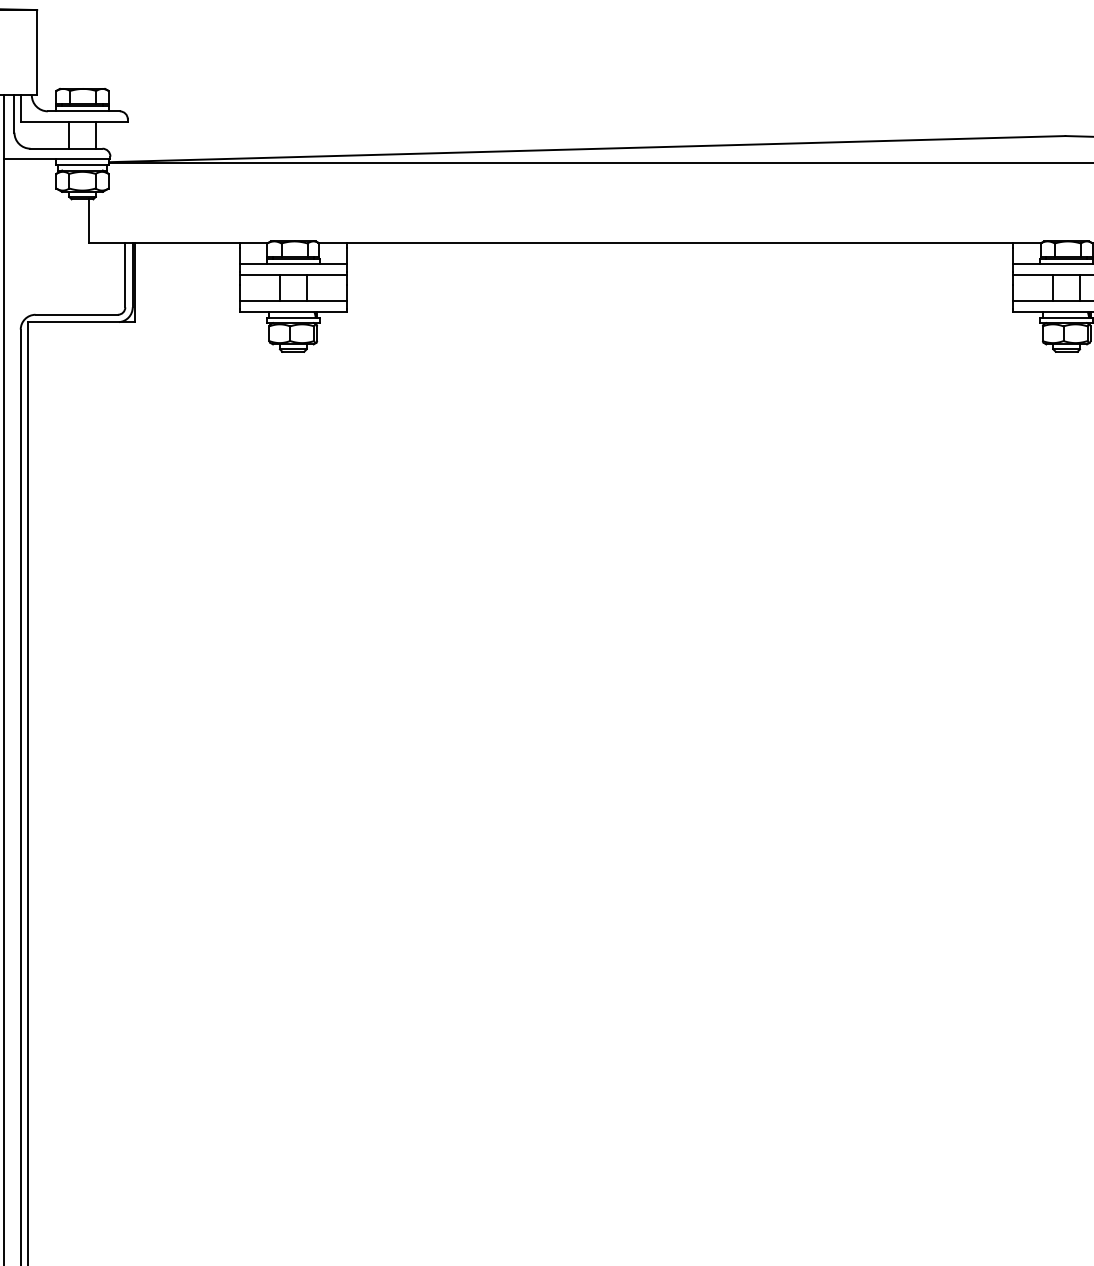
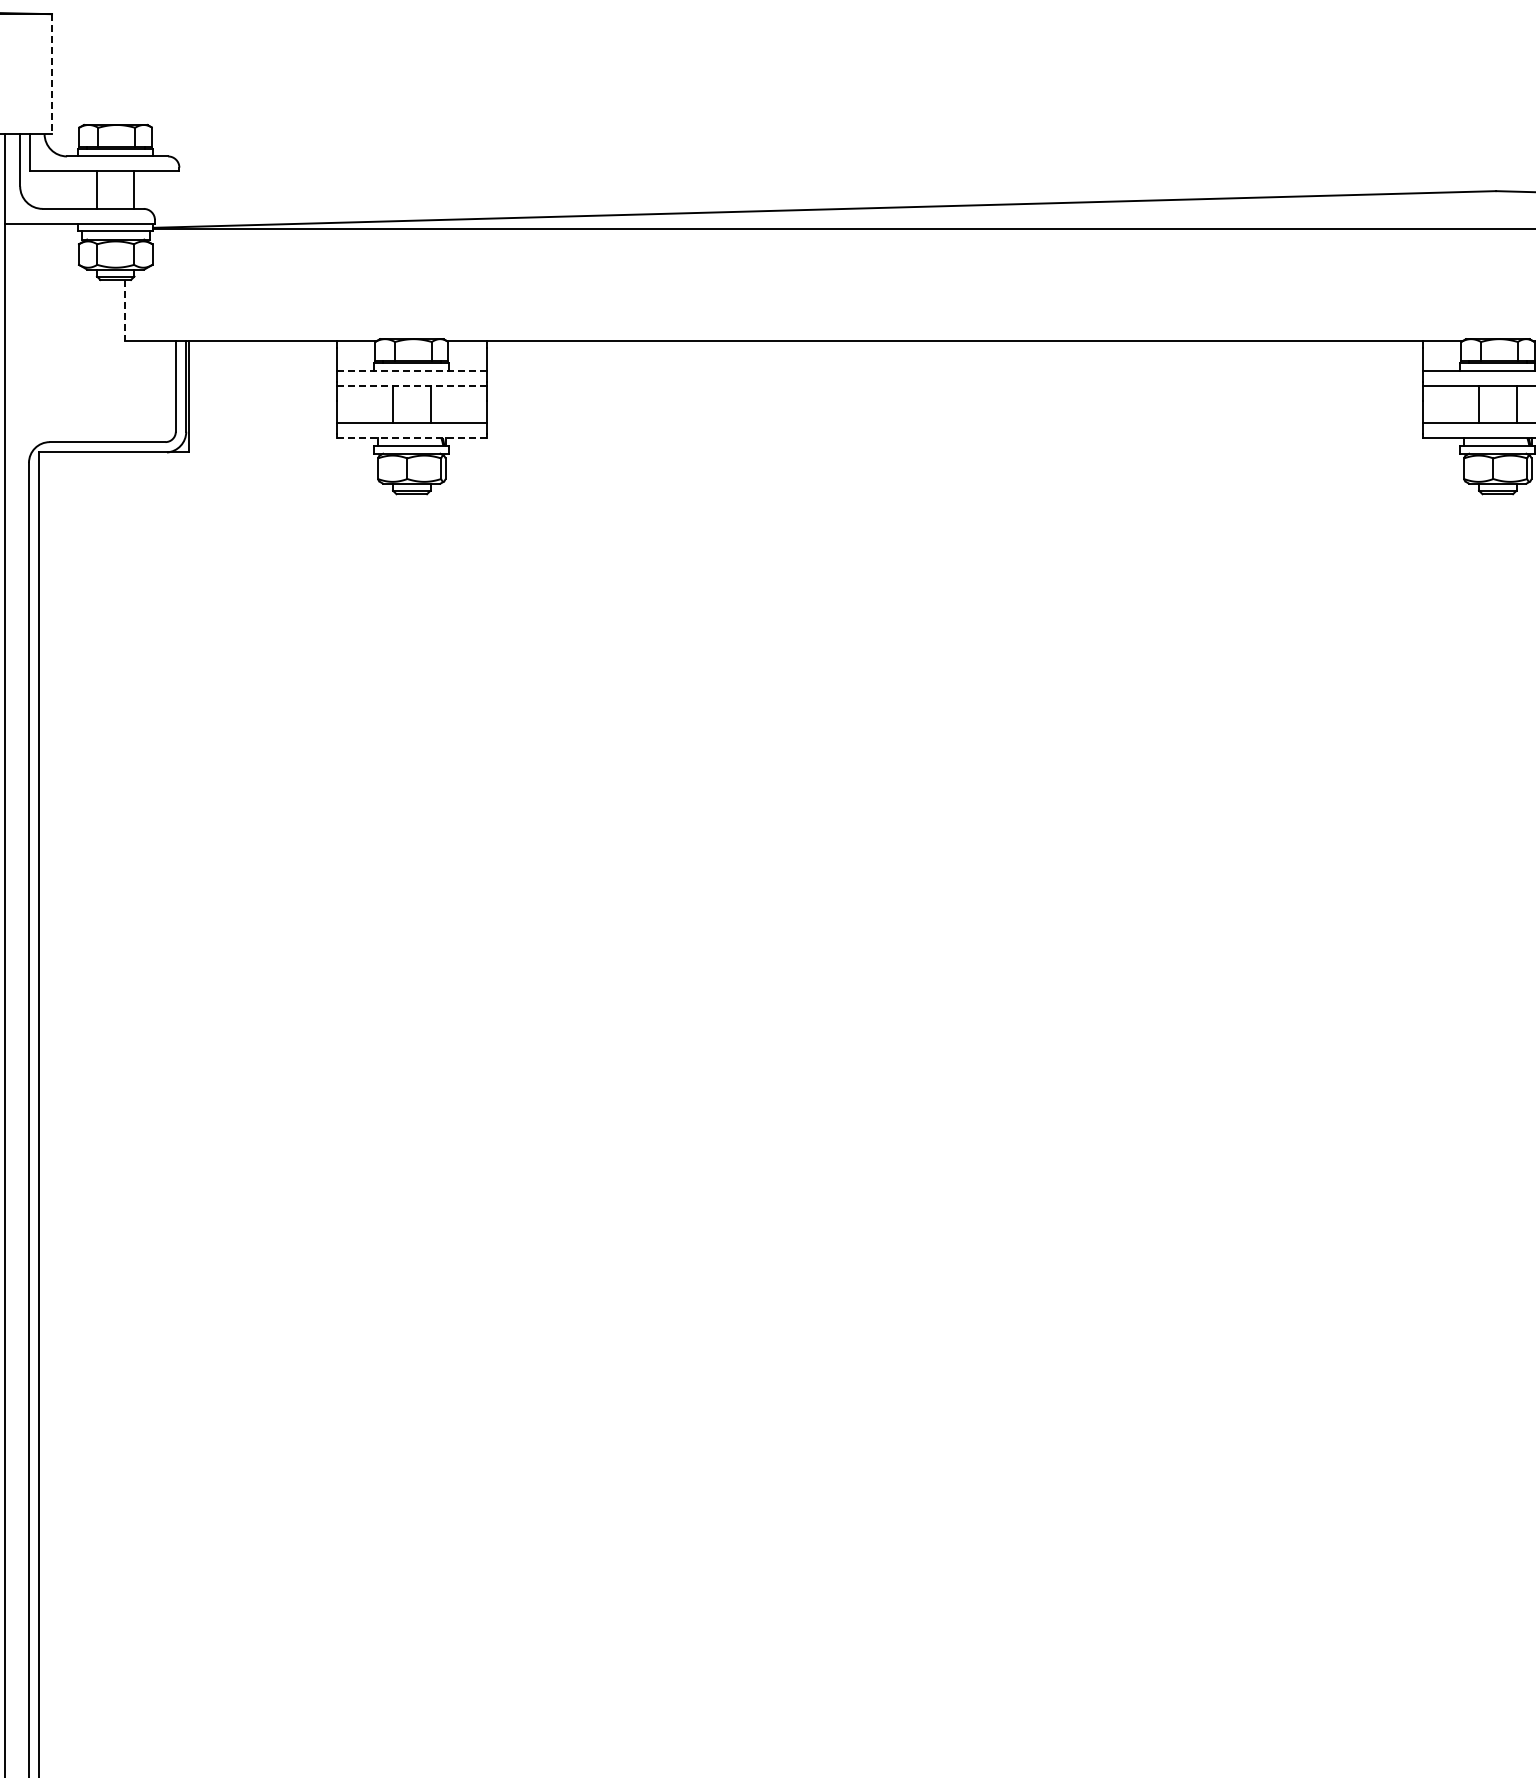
line: (37, 52) -> (52, 74), solid -> dashed
line: (89, 221) -> (125, 310), solid -> dashed
line: (293, 263) -> (411, 370), solid -> dashed
line: (293, 274) -> (411, 385), solid -> dashed
line: (293, 312) -> (411, 438), solid -> dashed

